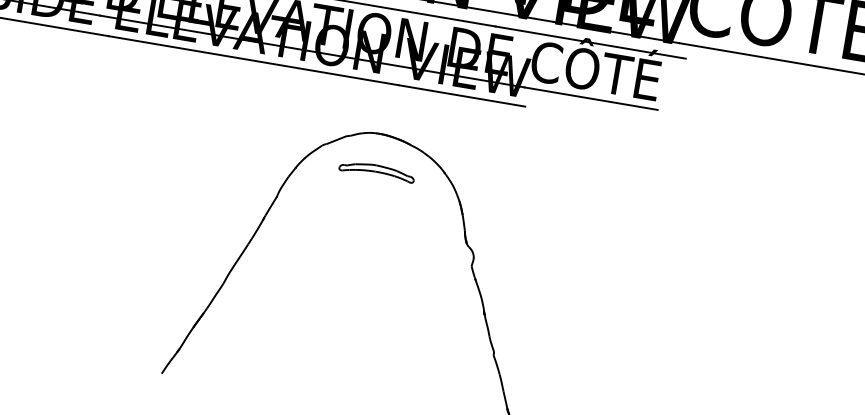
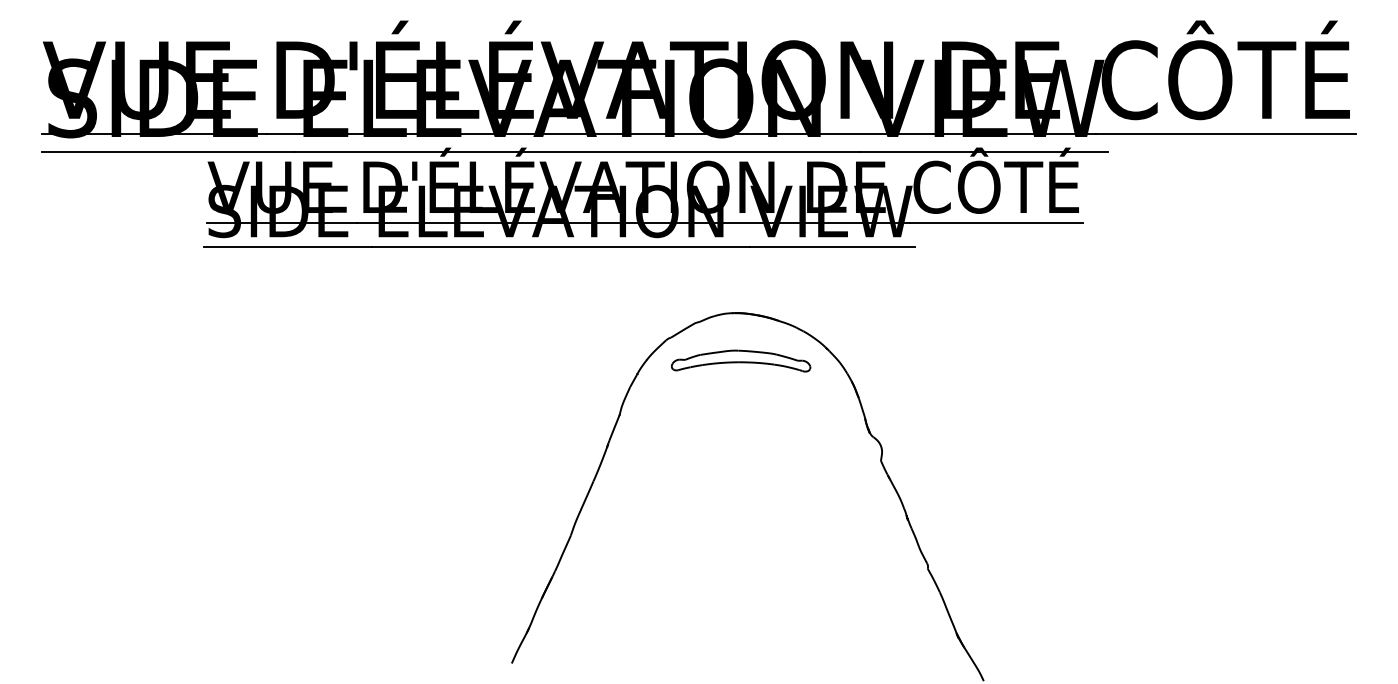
part: (376, 170) -> (740, 360), size x1.43

